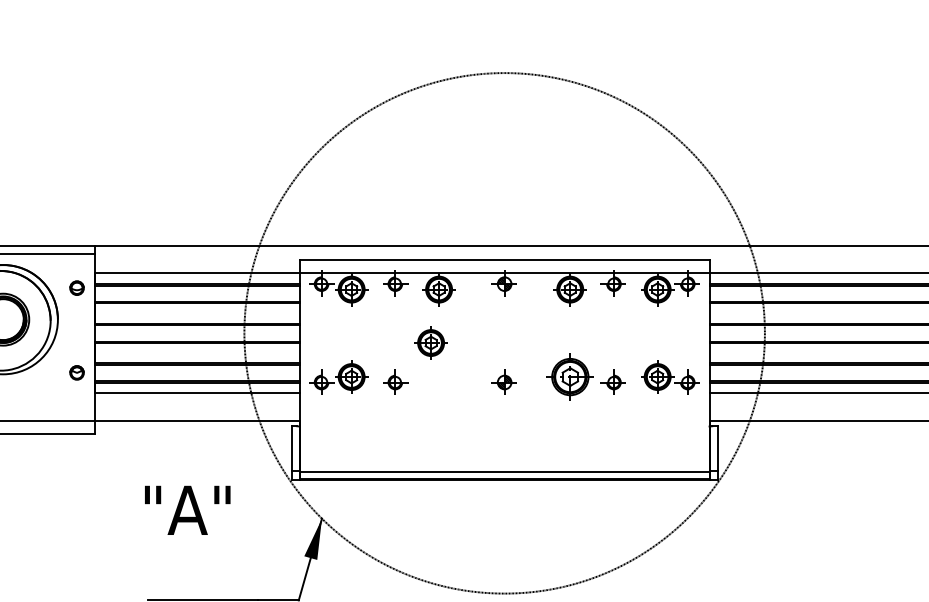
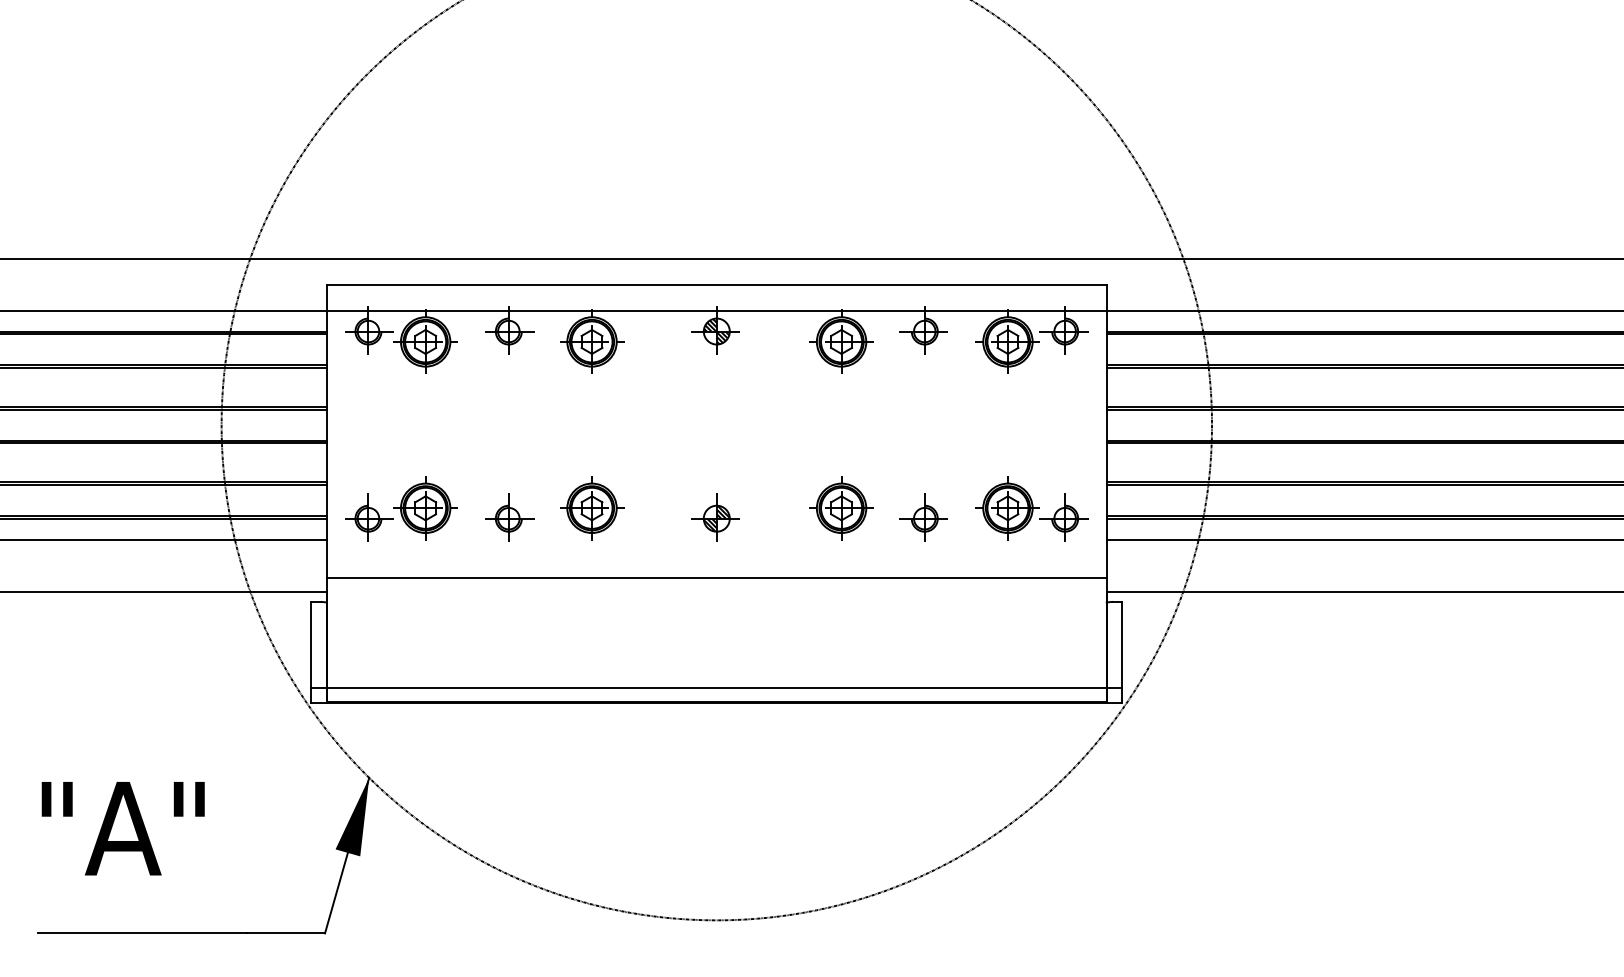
part: (430, 342) -> (590, 507), moved
part: (569, 376) -> (840, 507), size x0.71
line: (504, 413) -> (716, 577), added
text: (187, 509) -> (122, 826), moved

